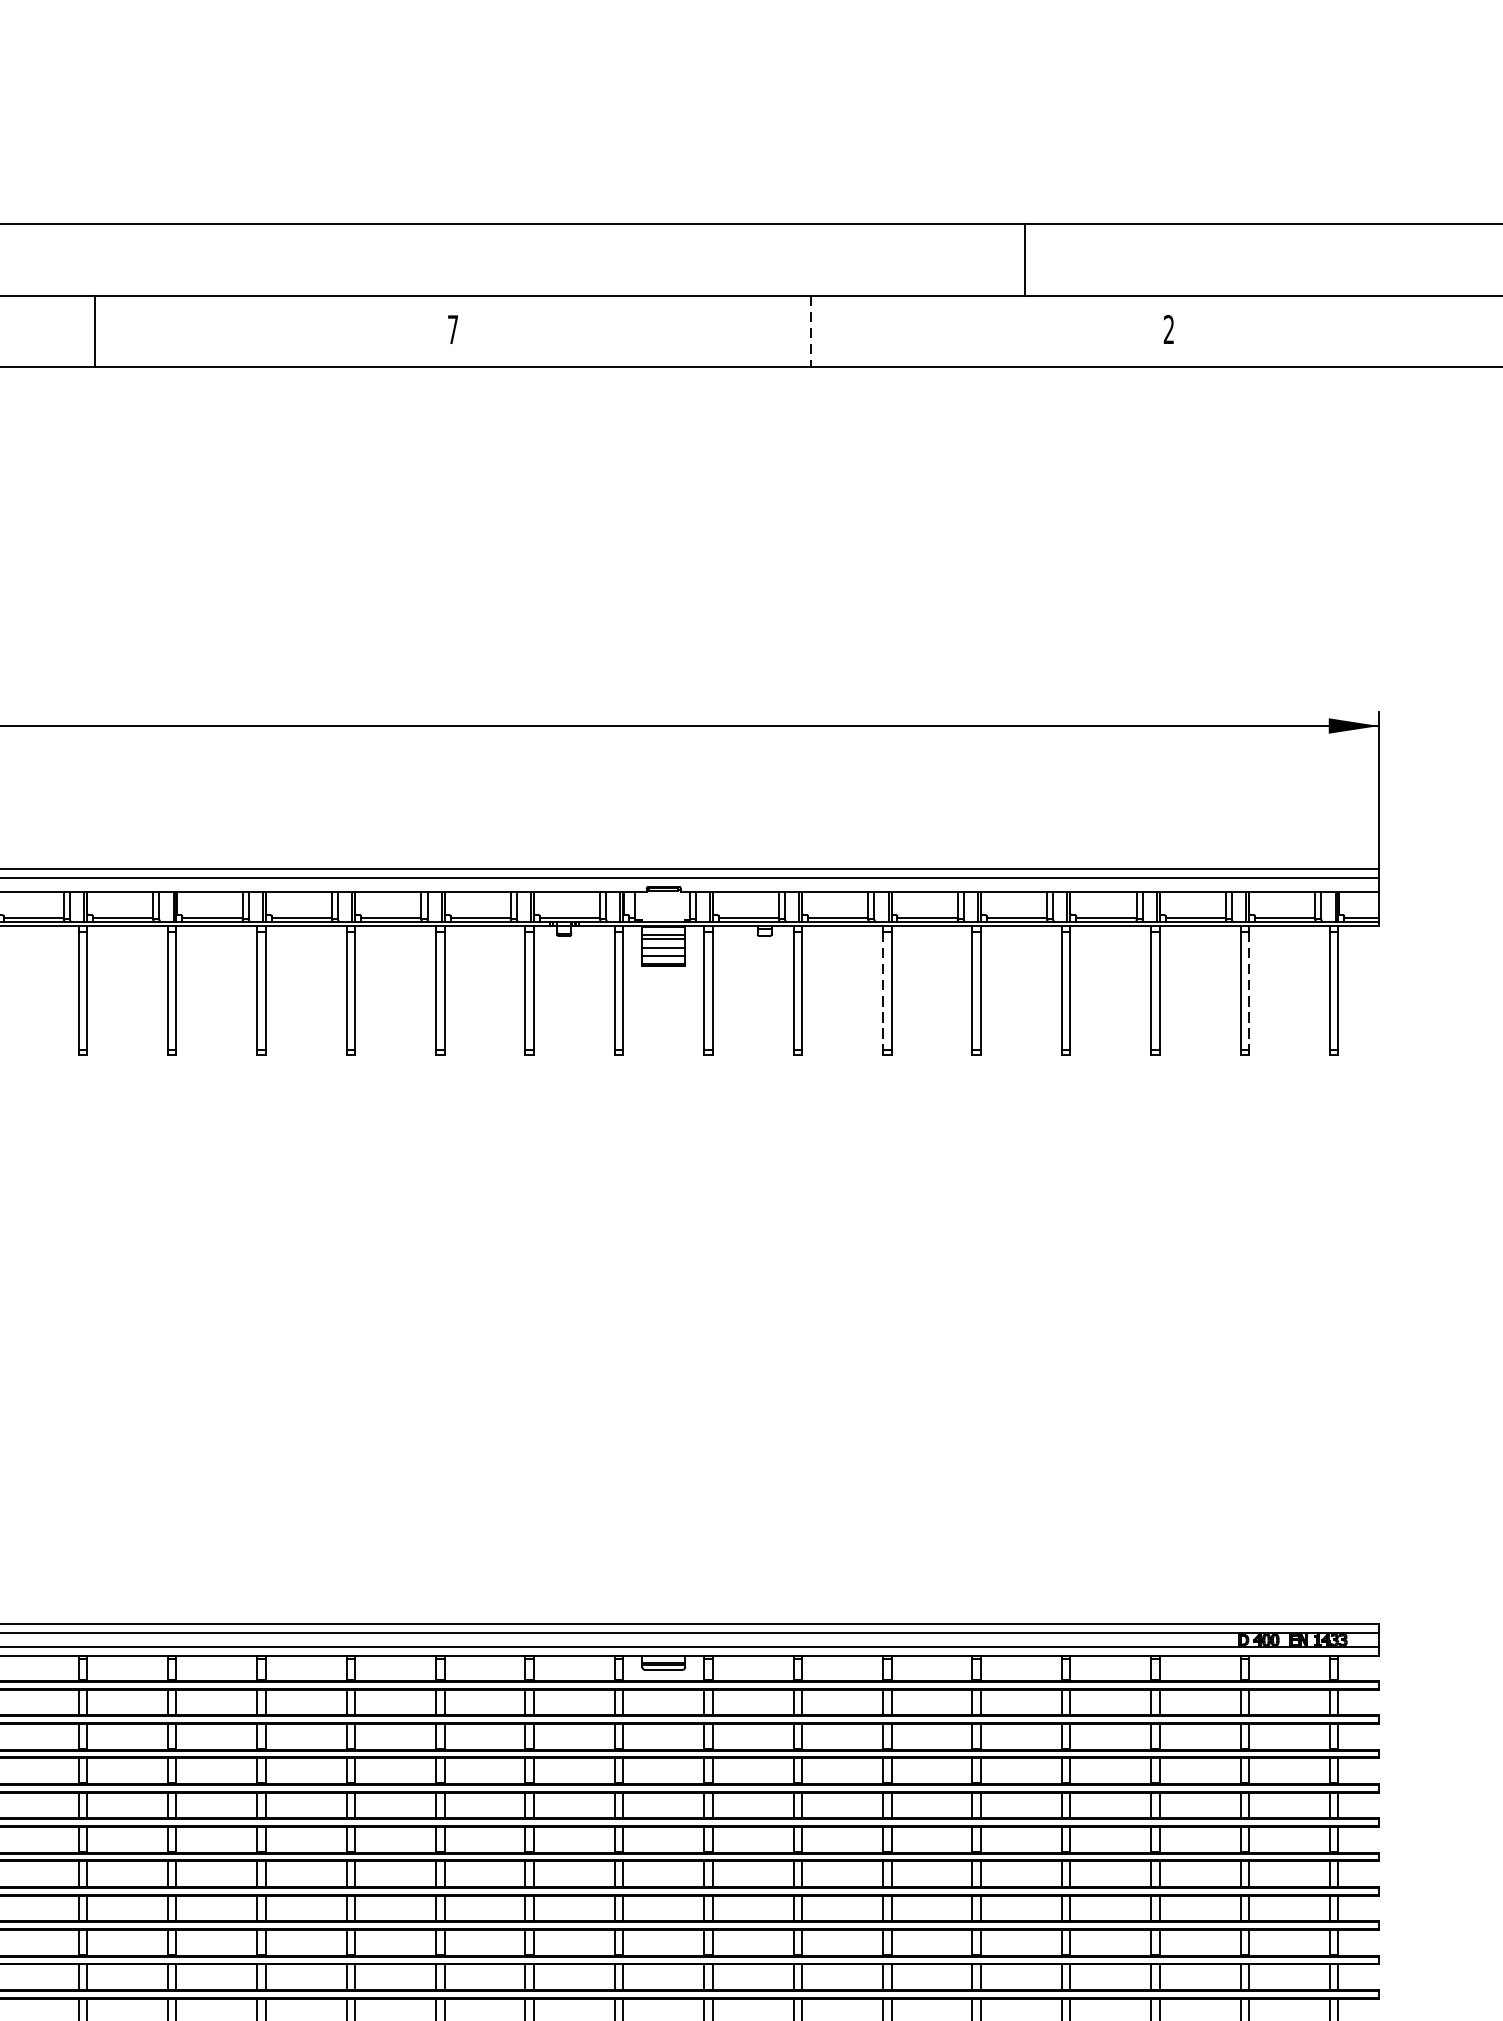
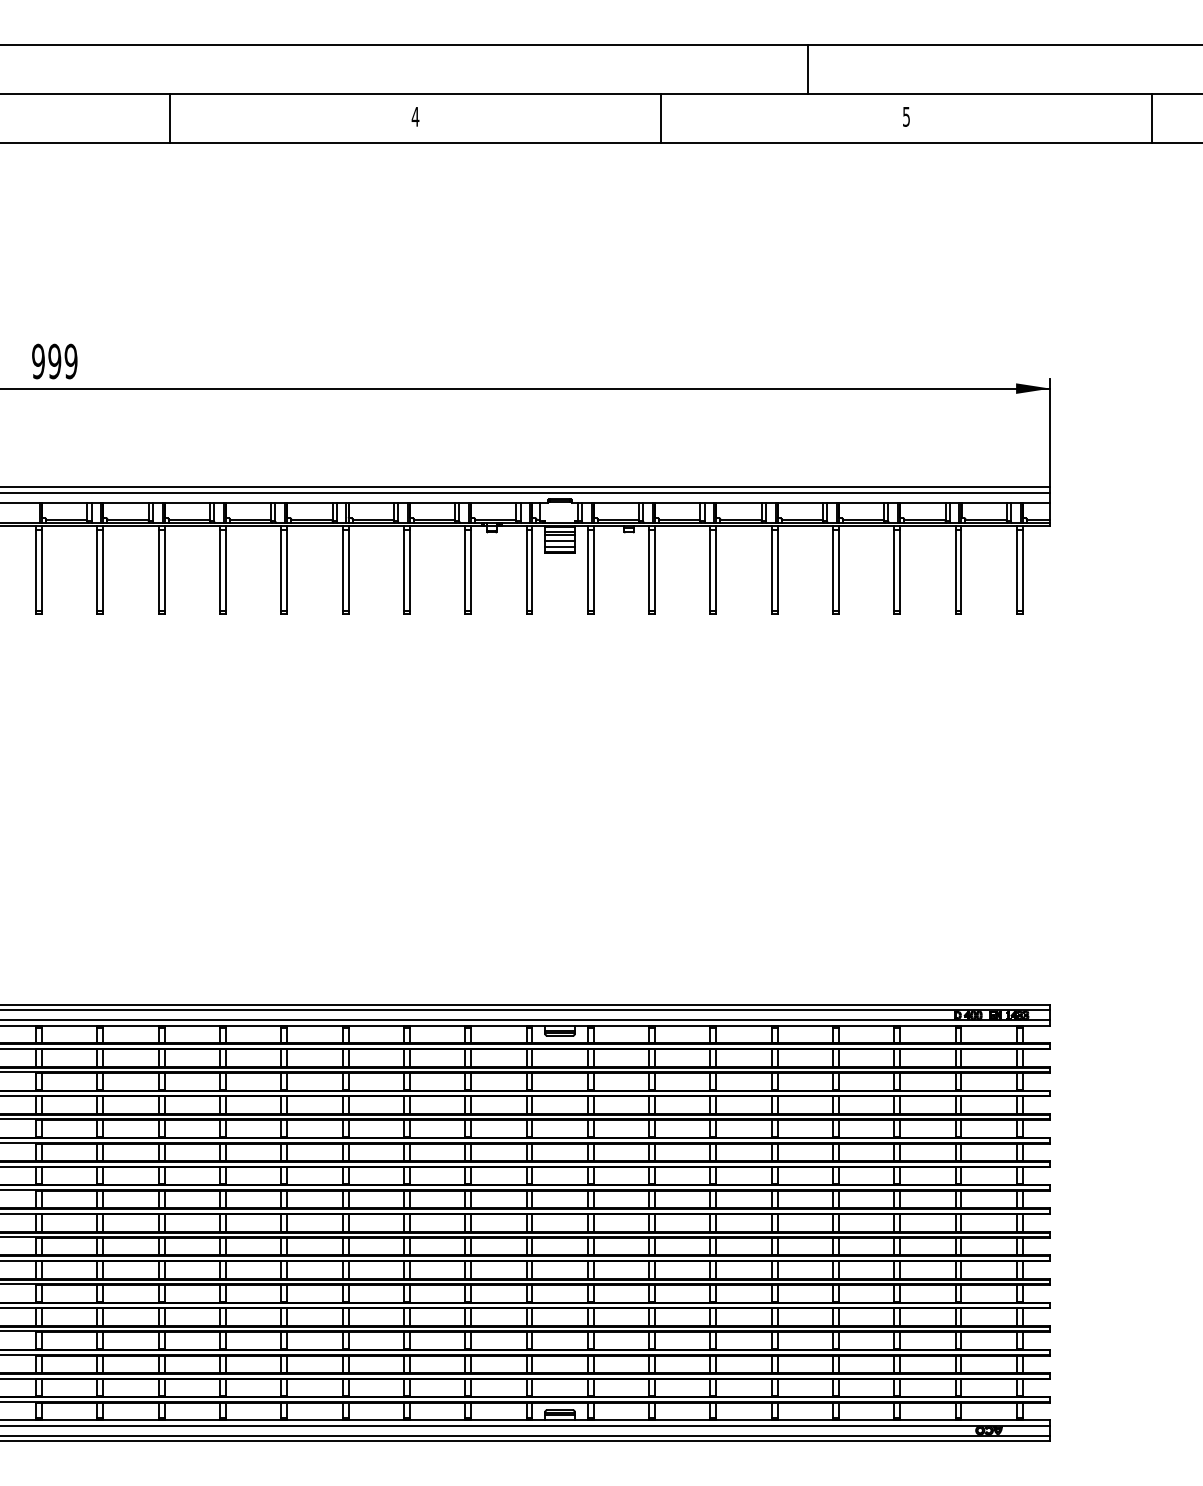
text: (452, 329) -> (415, 116), 7 -> 4
text: (1168, 329) -> (906, 116), 2 -> 5
line: (810, 332) -> (660, 118), dashed -> solid
line: (883, 991) -> (710, 570), dashed -> solid
line: (1249, 991) -> (961, 570), dashed -> solid

